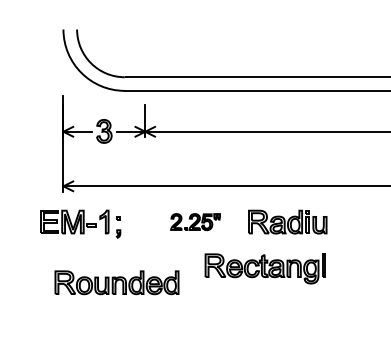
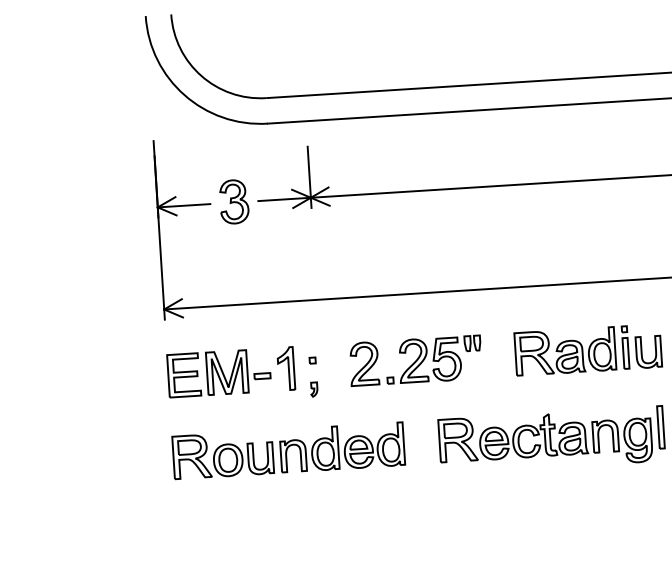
part: (195, 221) -> (415, 359), size x1.43
part: (80, 223) -> (241, 374), moved
part: (116, 282) -> (287, 450), moved

